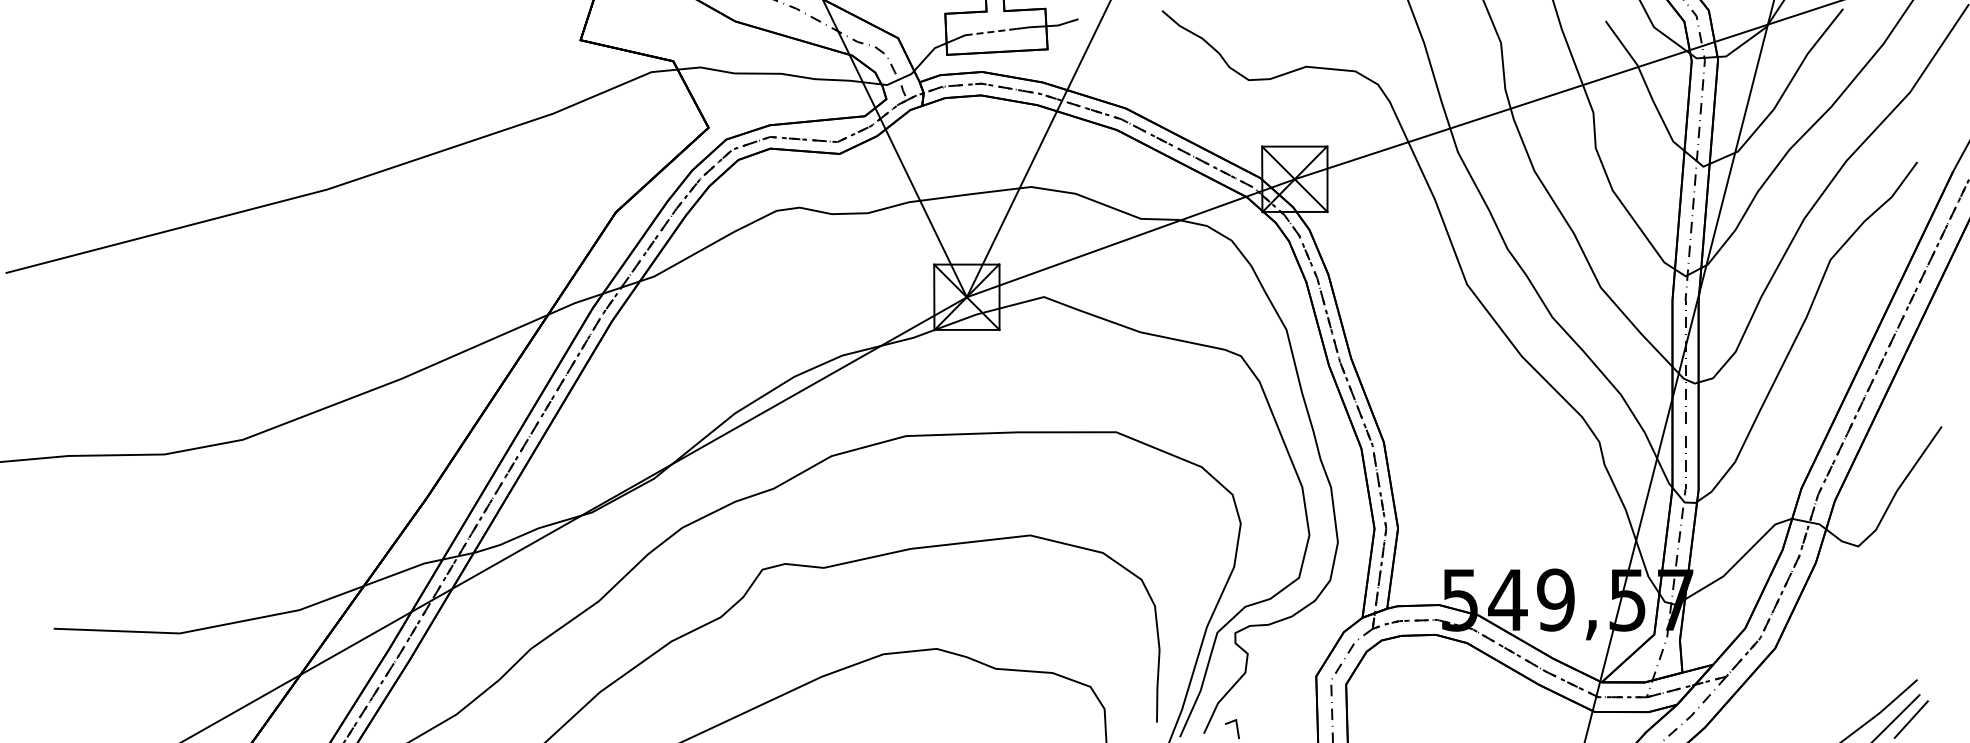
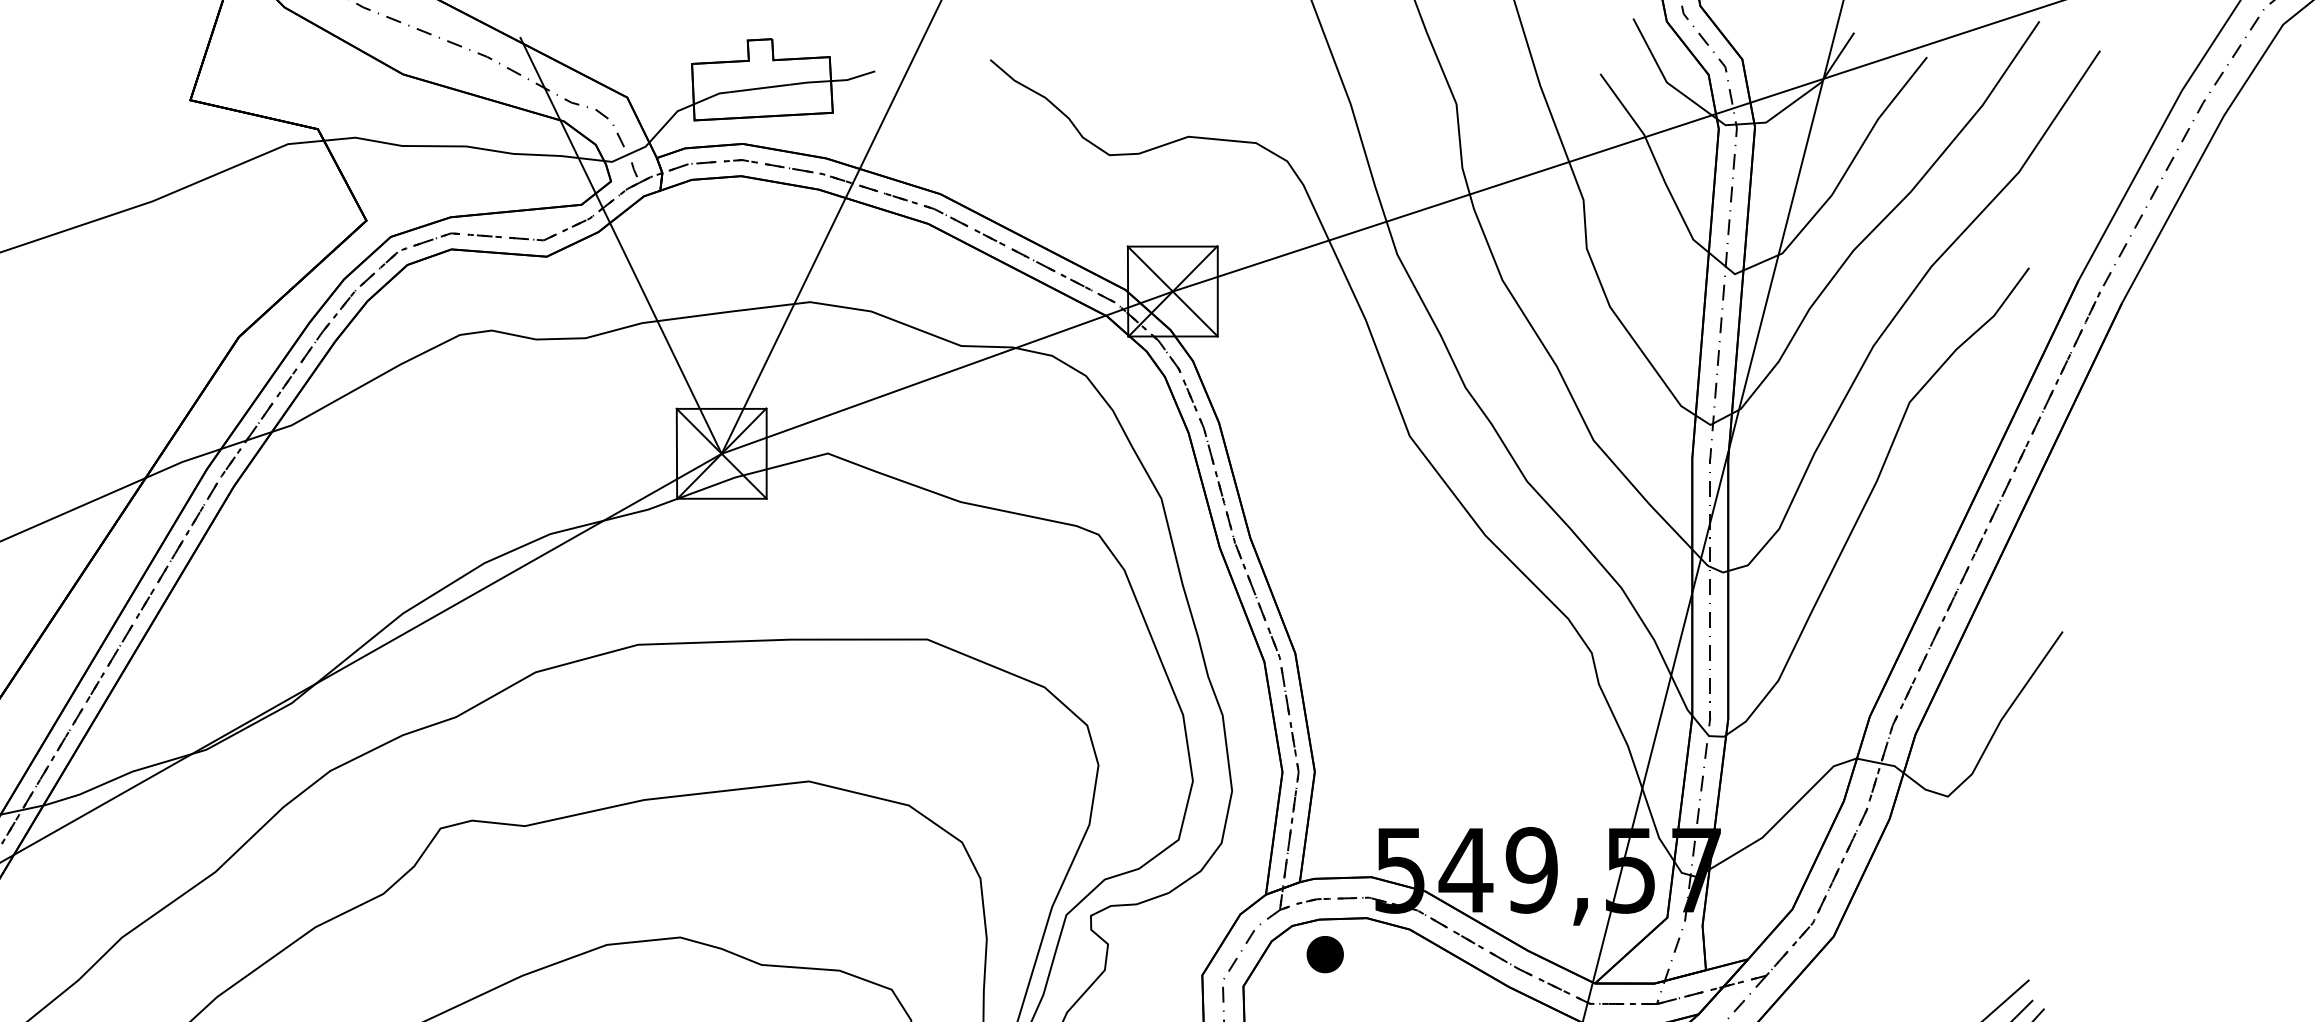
line: (994, 31) -> (759, 88), dashed -> solid
part: (1405, 660) -> (1325, 953), added

